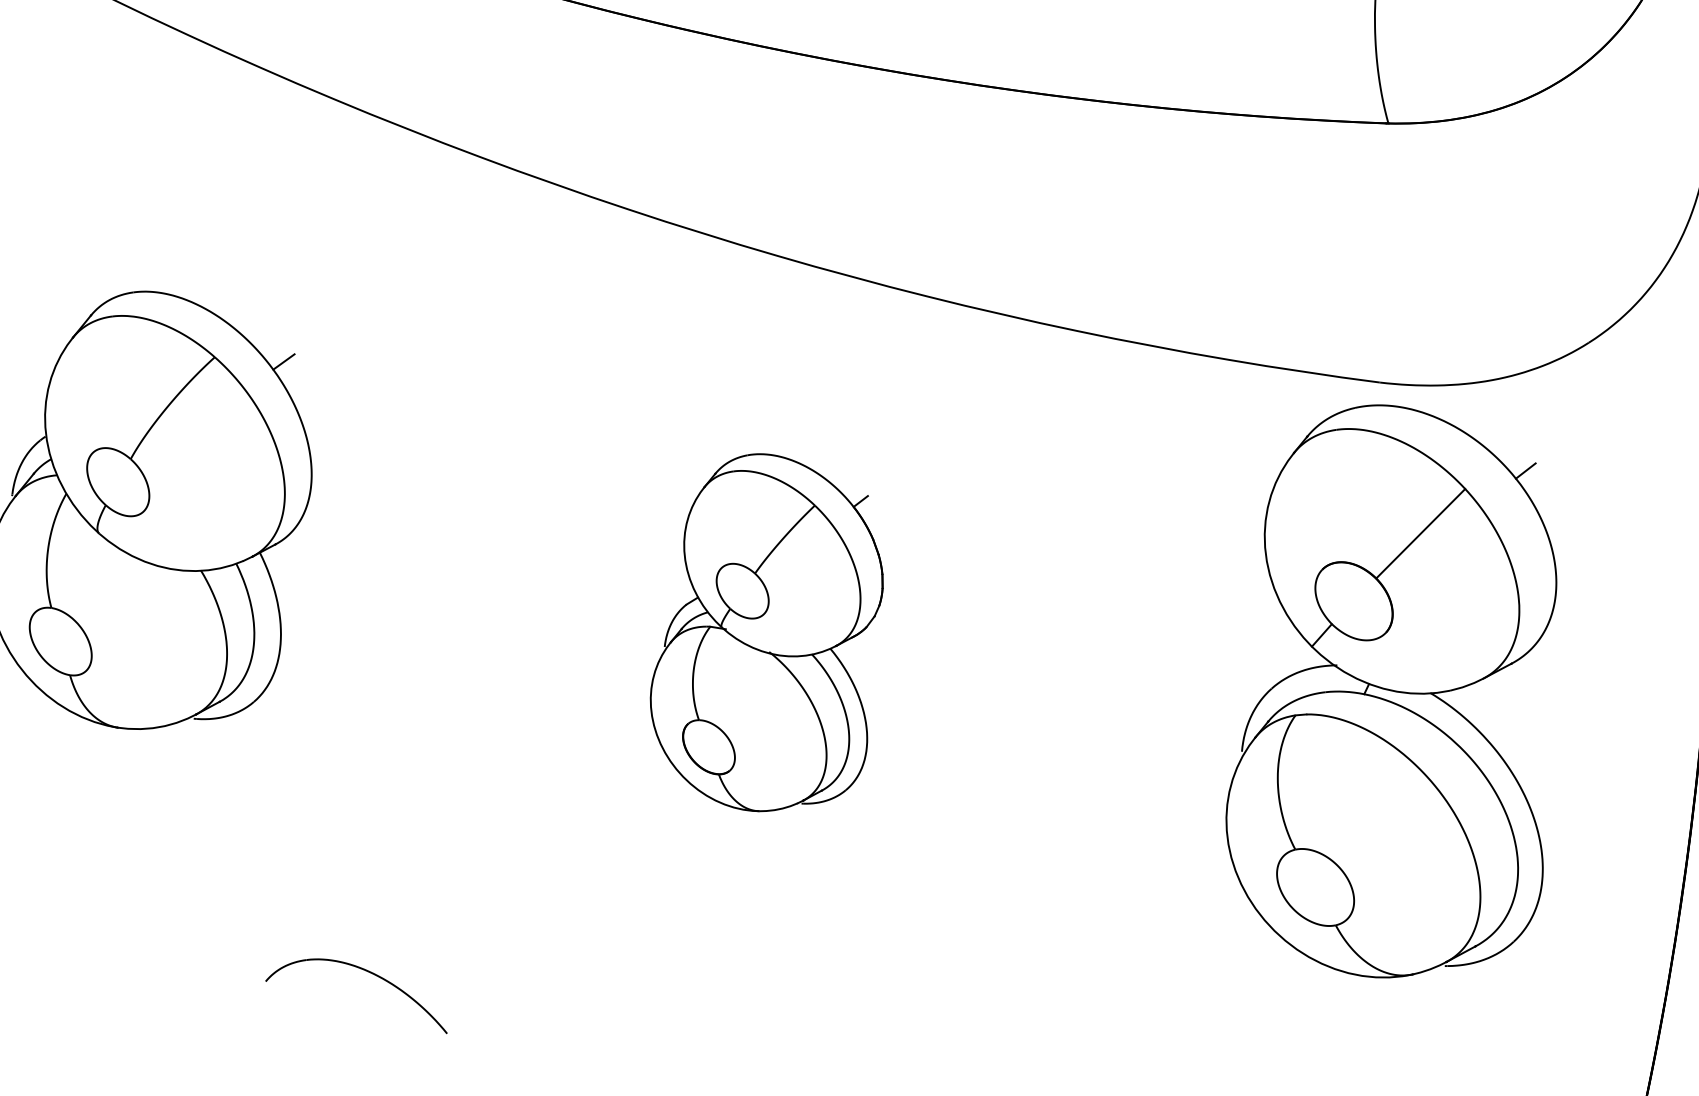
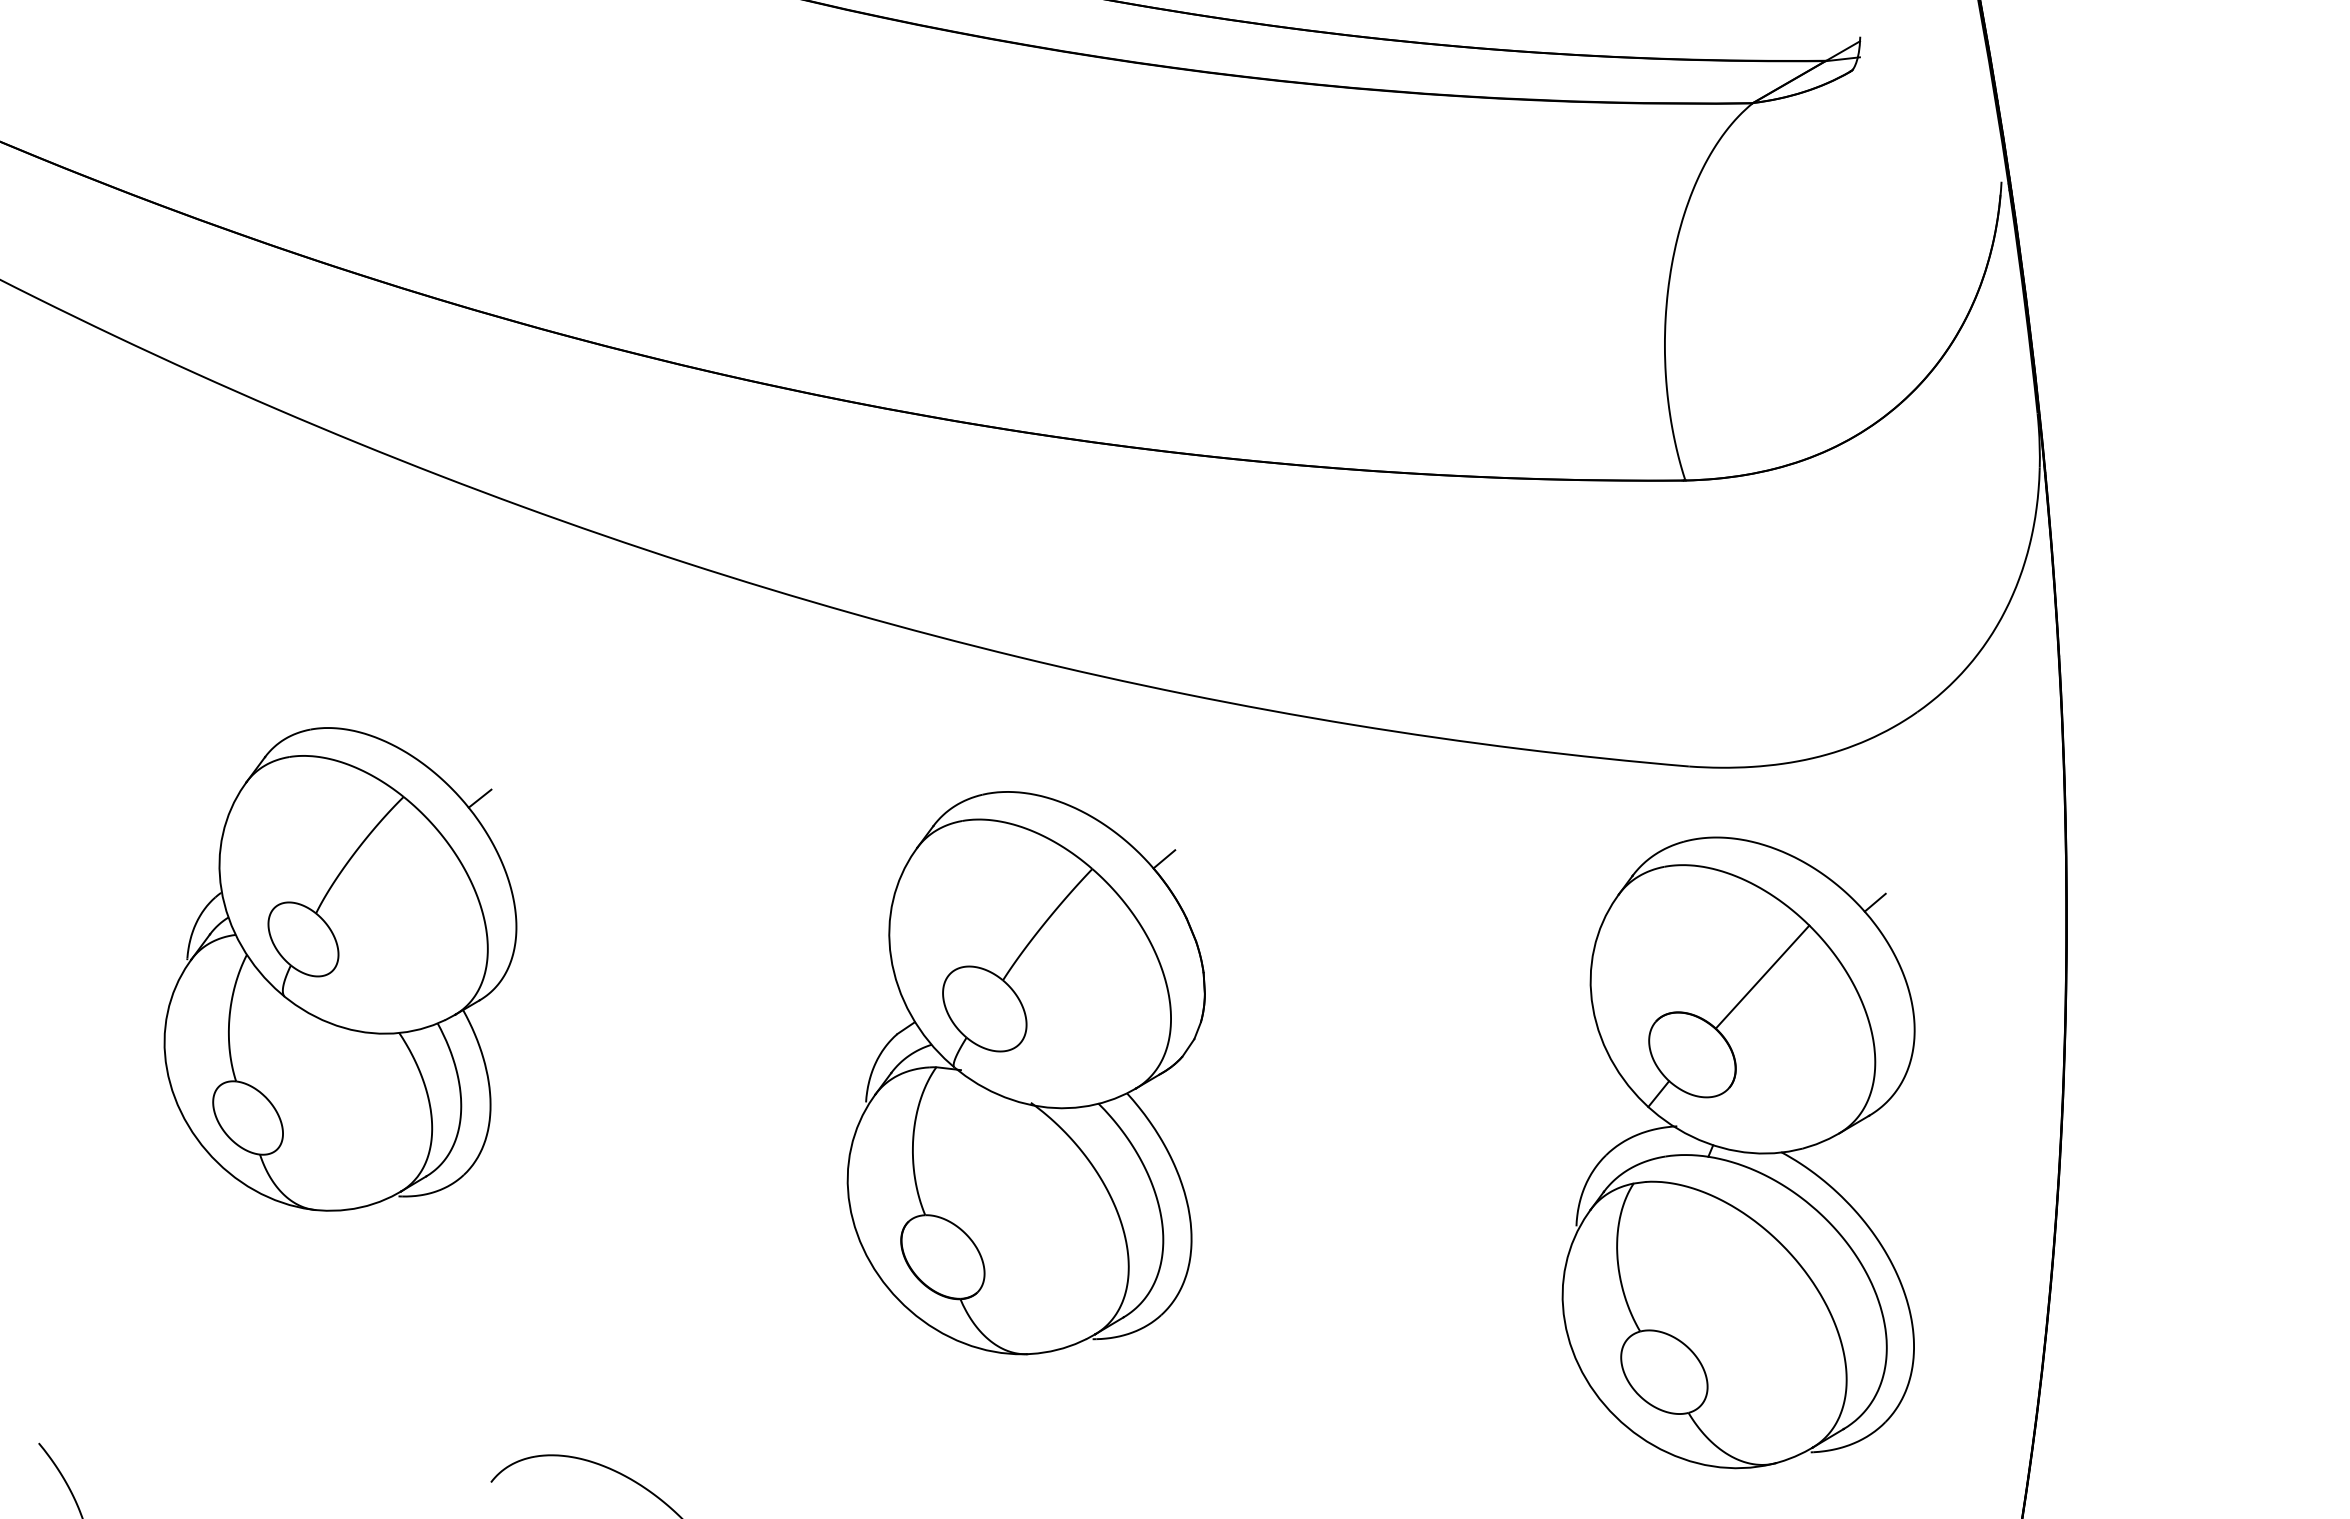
part: (766, 633) -> (1025, 1073), size x1.43
part: (1391, 691) -> (1738, 1152), moved

